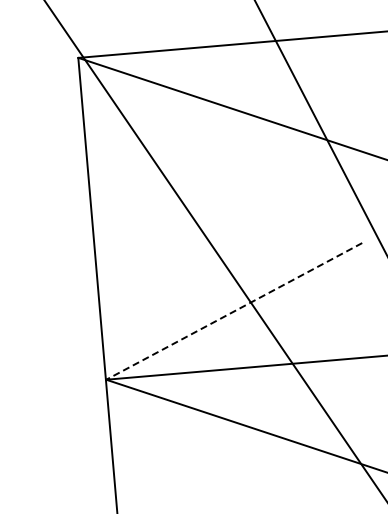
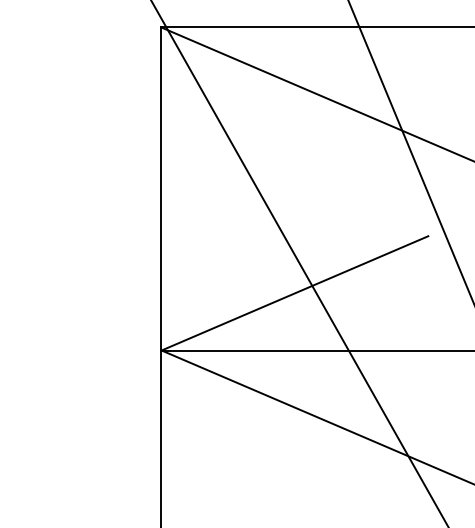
line: (233, 311) -> (294, 293), dashed -> solid

